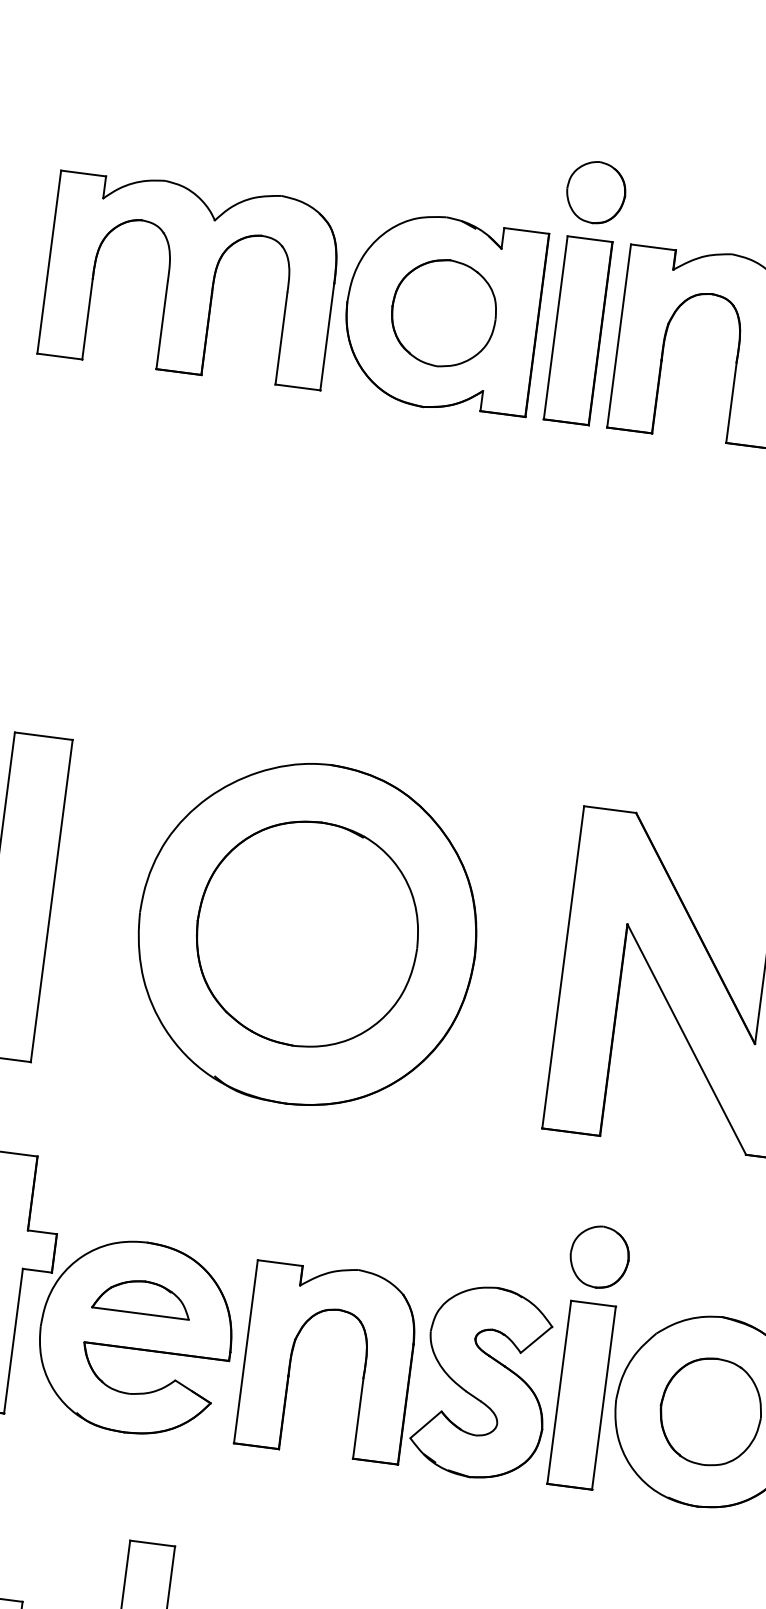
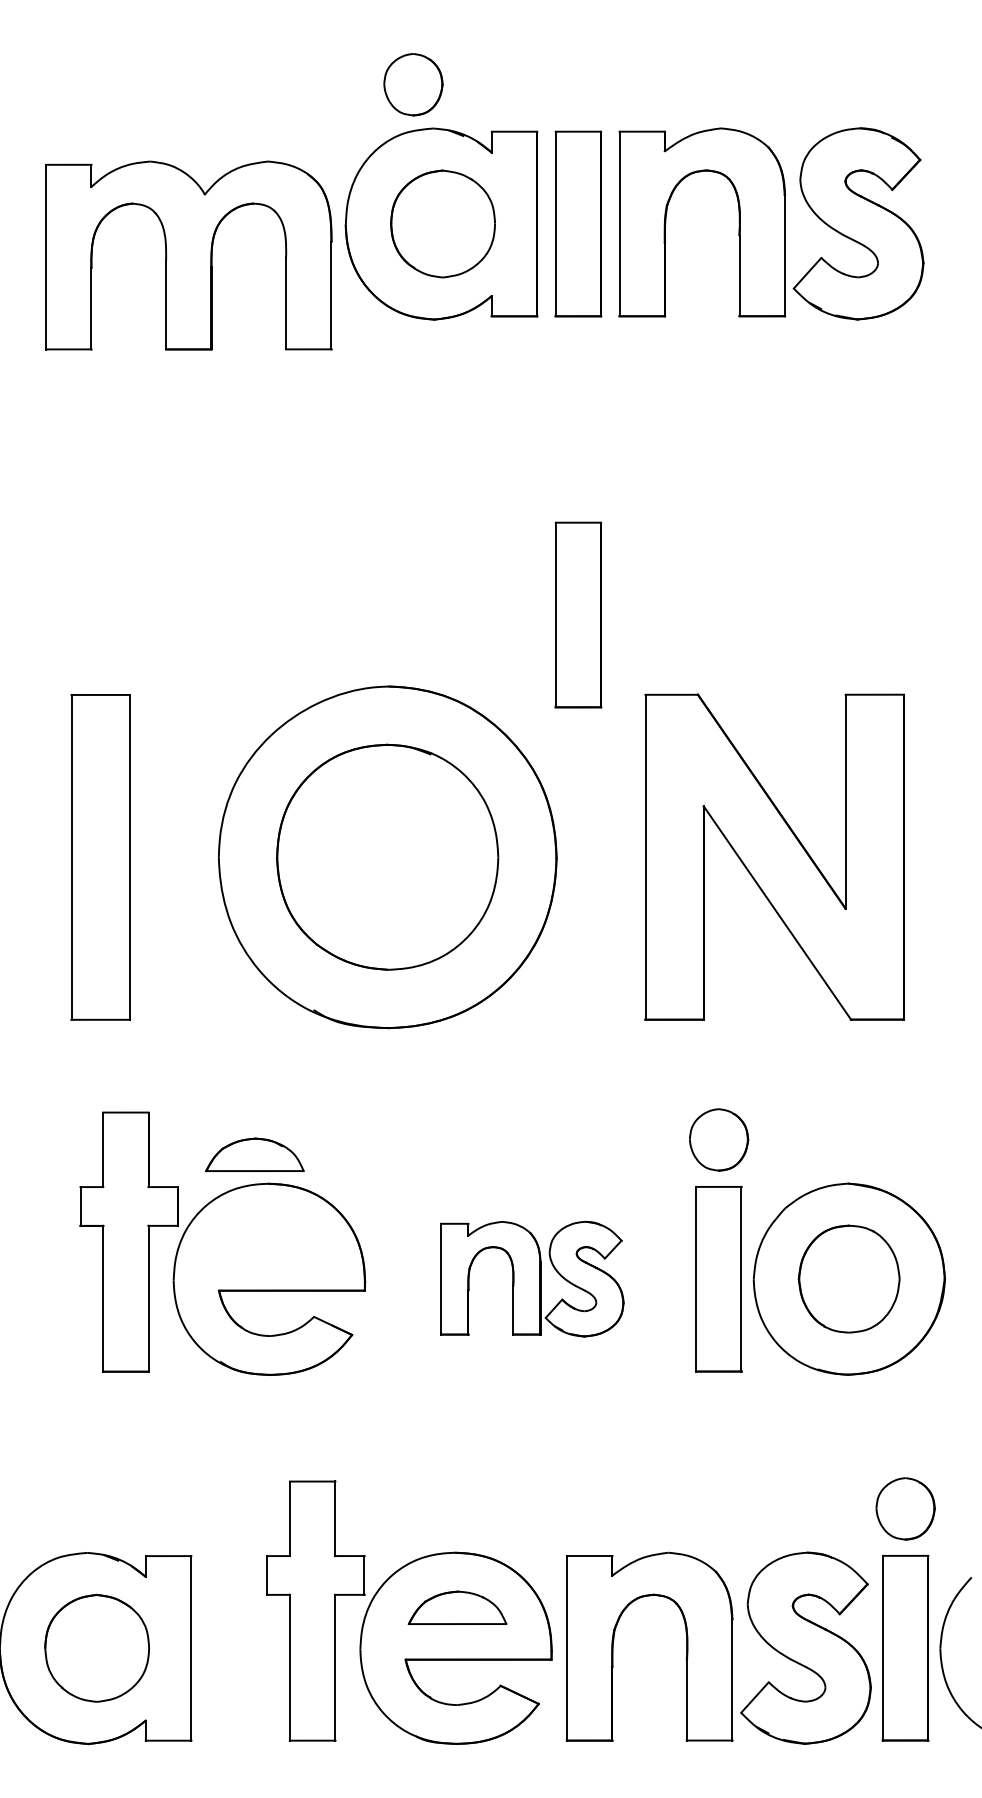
part: (596, 192) -> (413, 84), moved
part: (190, 278) -> (188, 255), moved
part: (528, 717) -> (578, 614), added
part: (142, 1297) -> (254, 1154), moved
part: (396, 1370) -> (532, 1278), size x0.6

